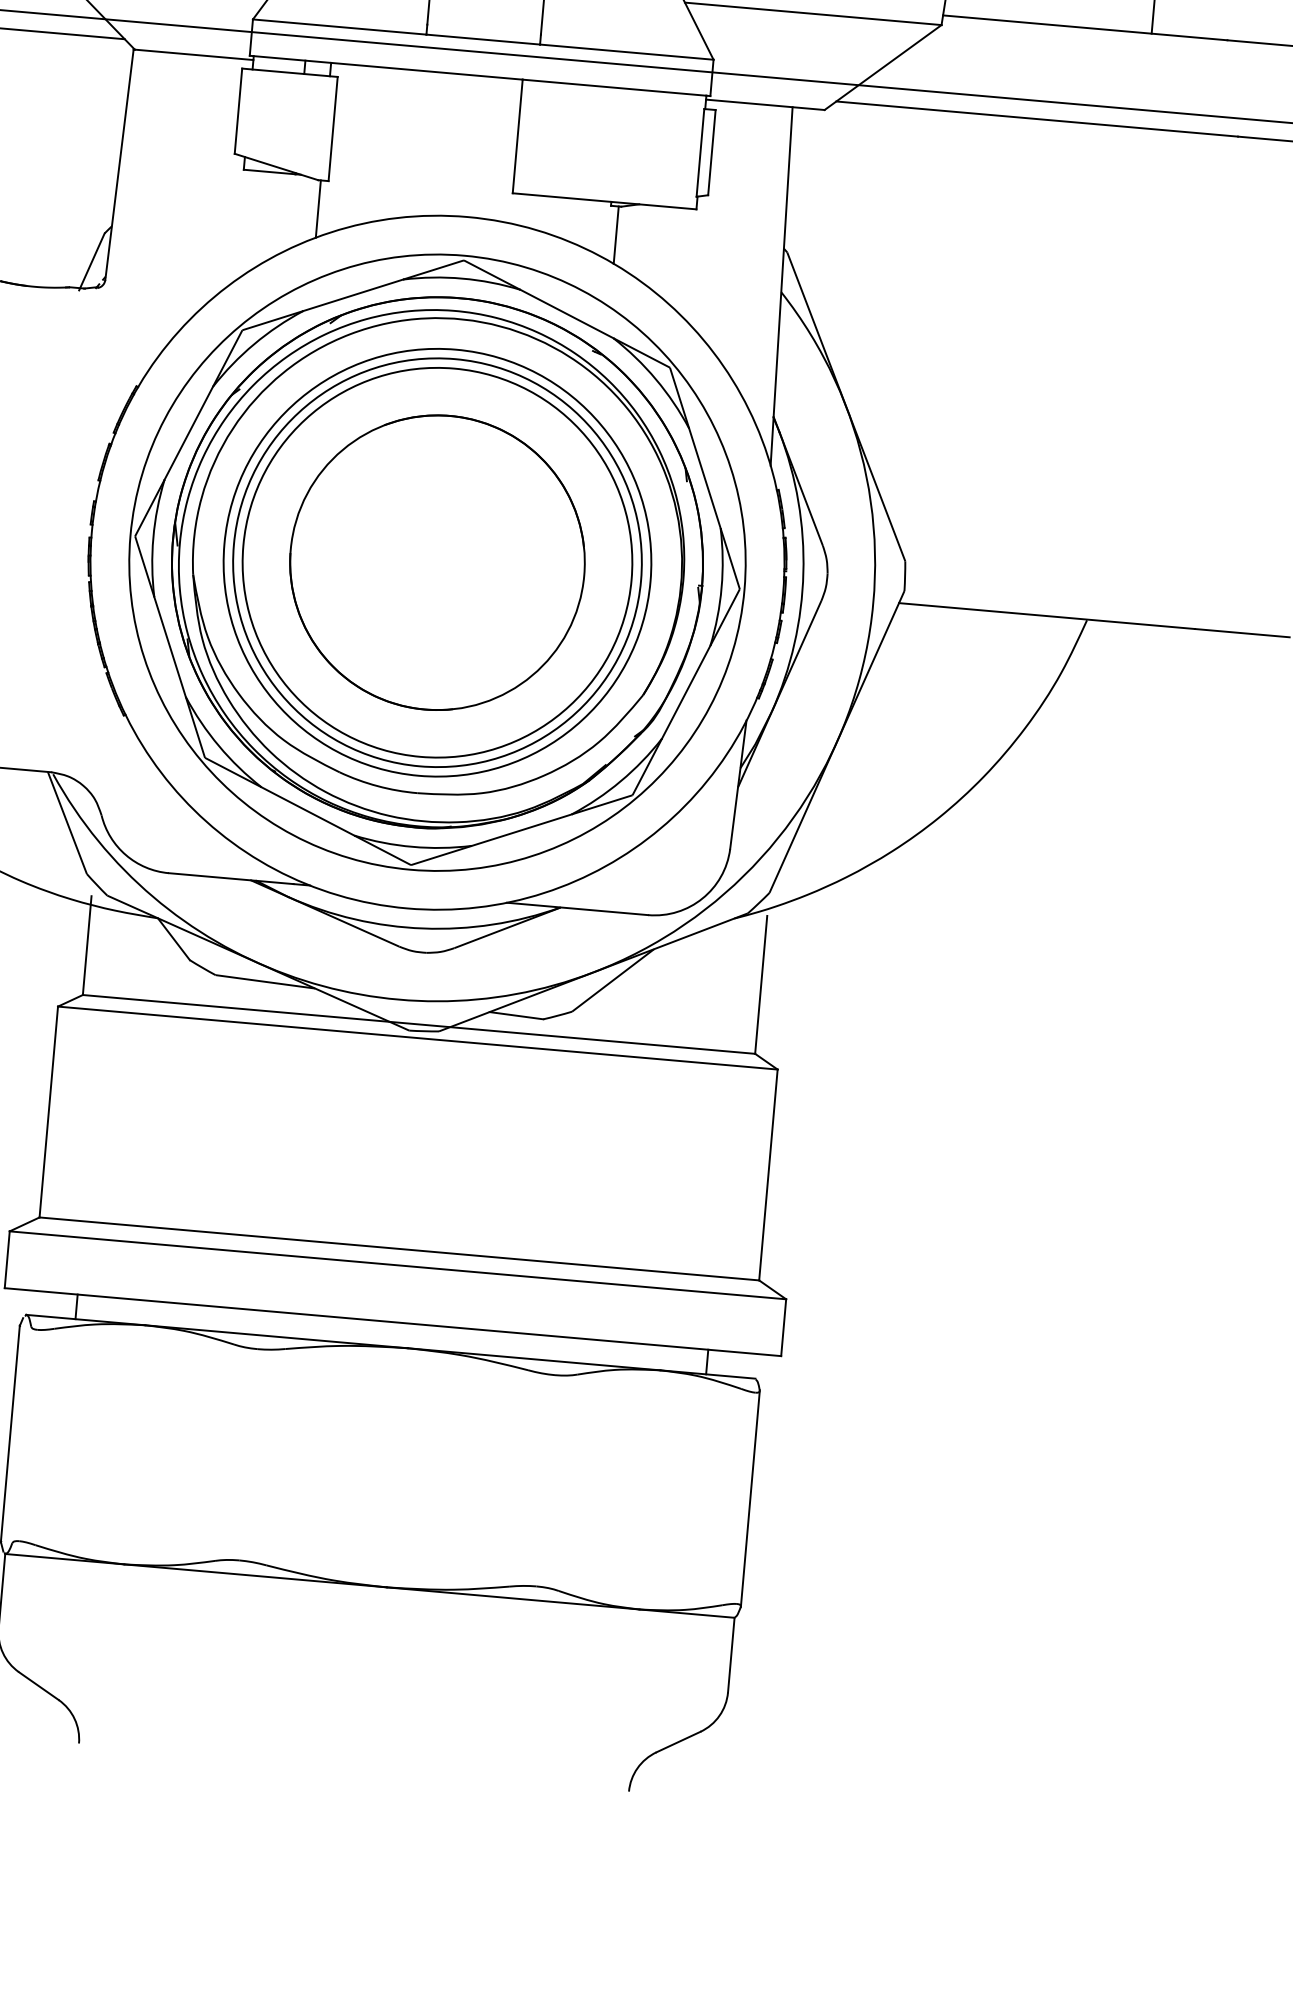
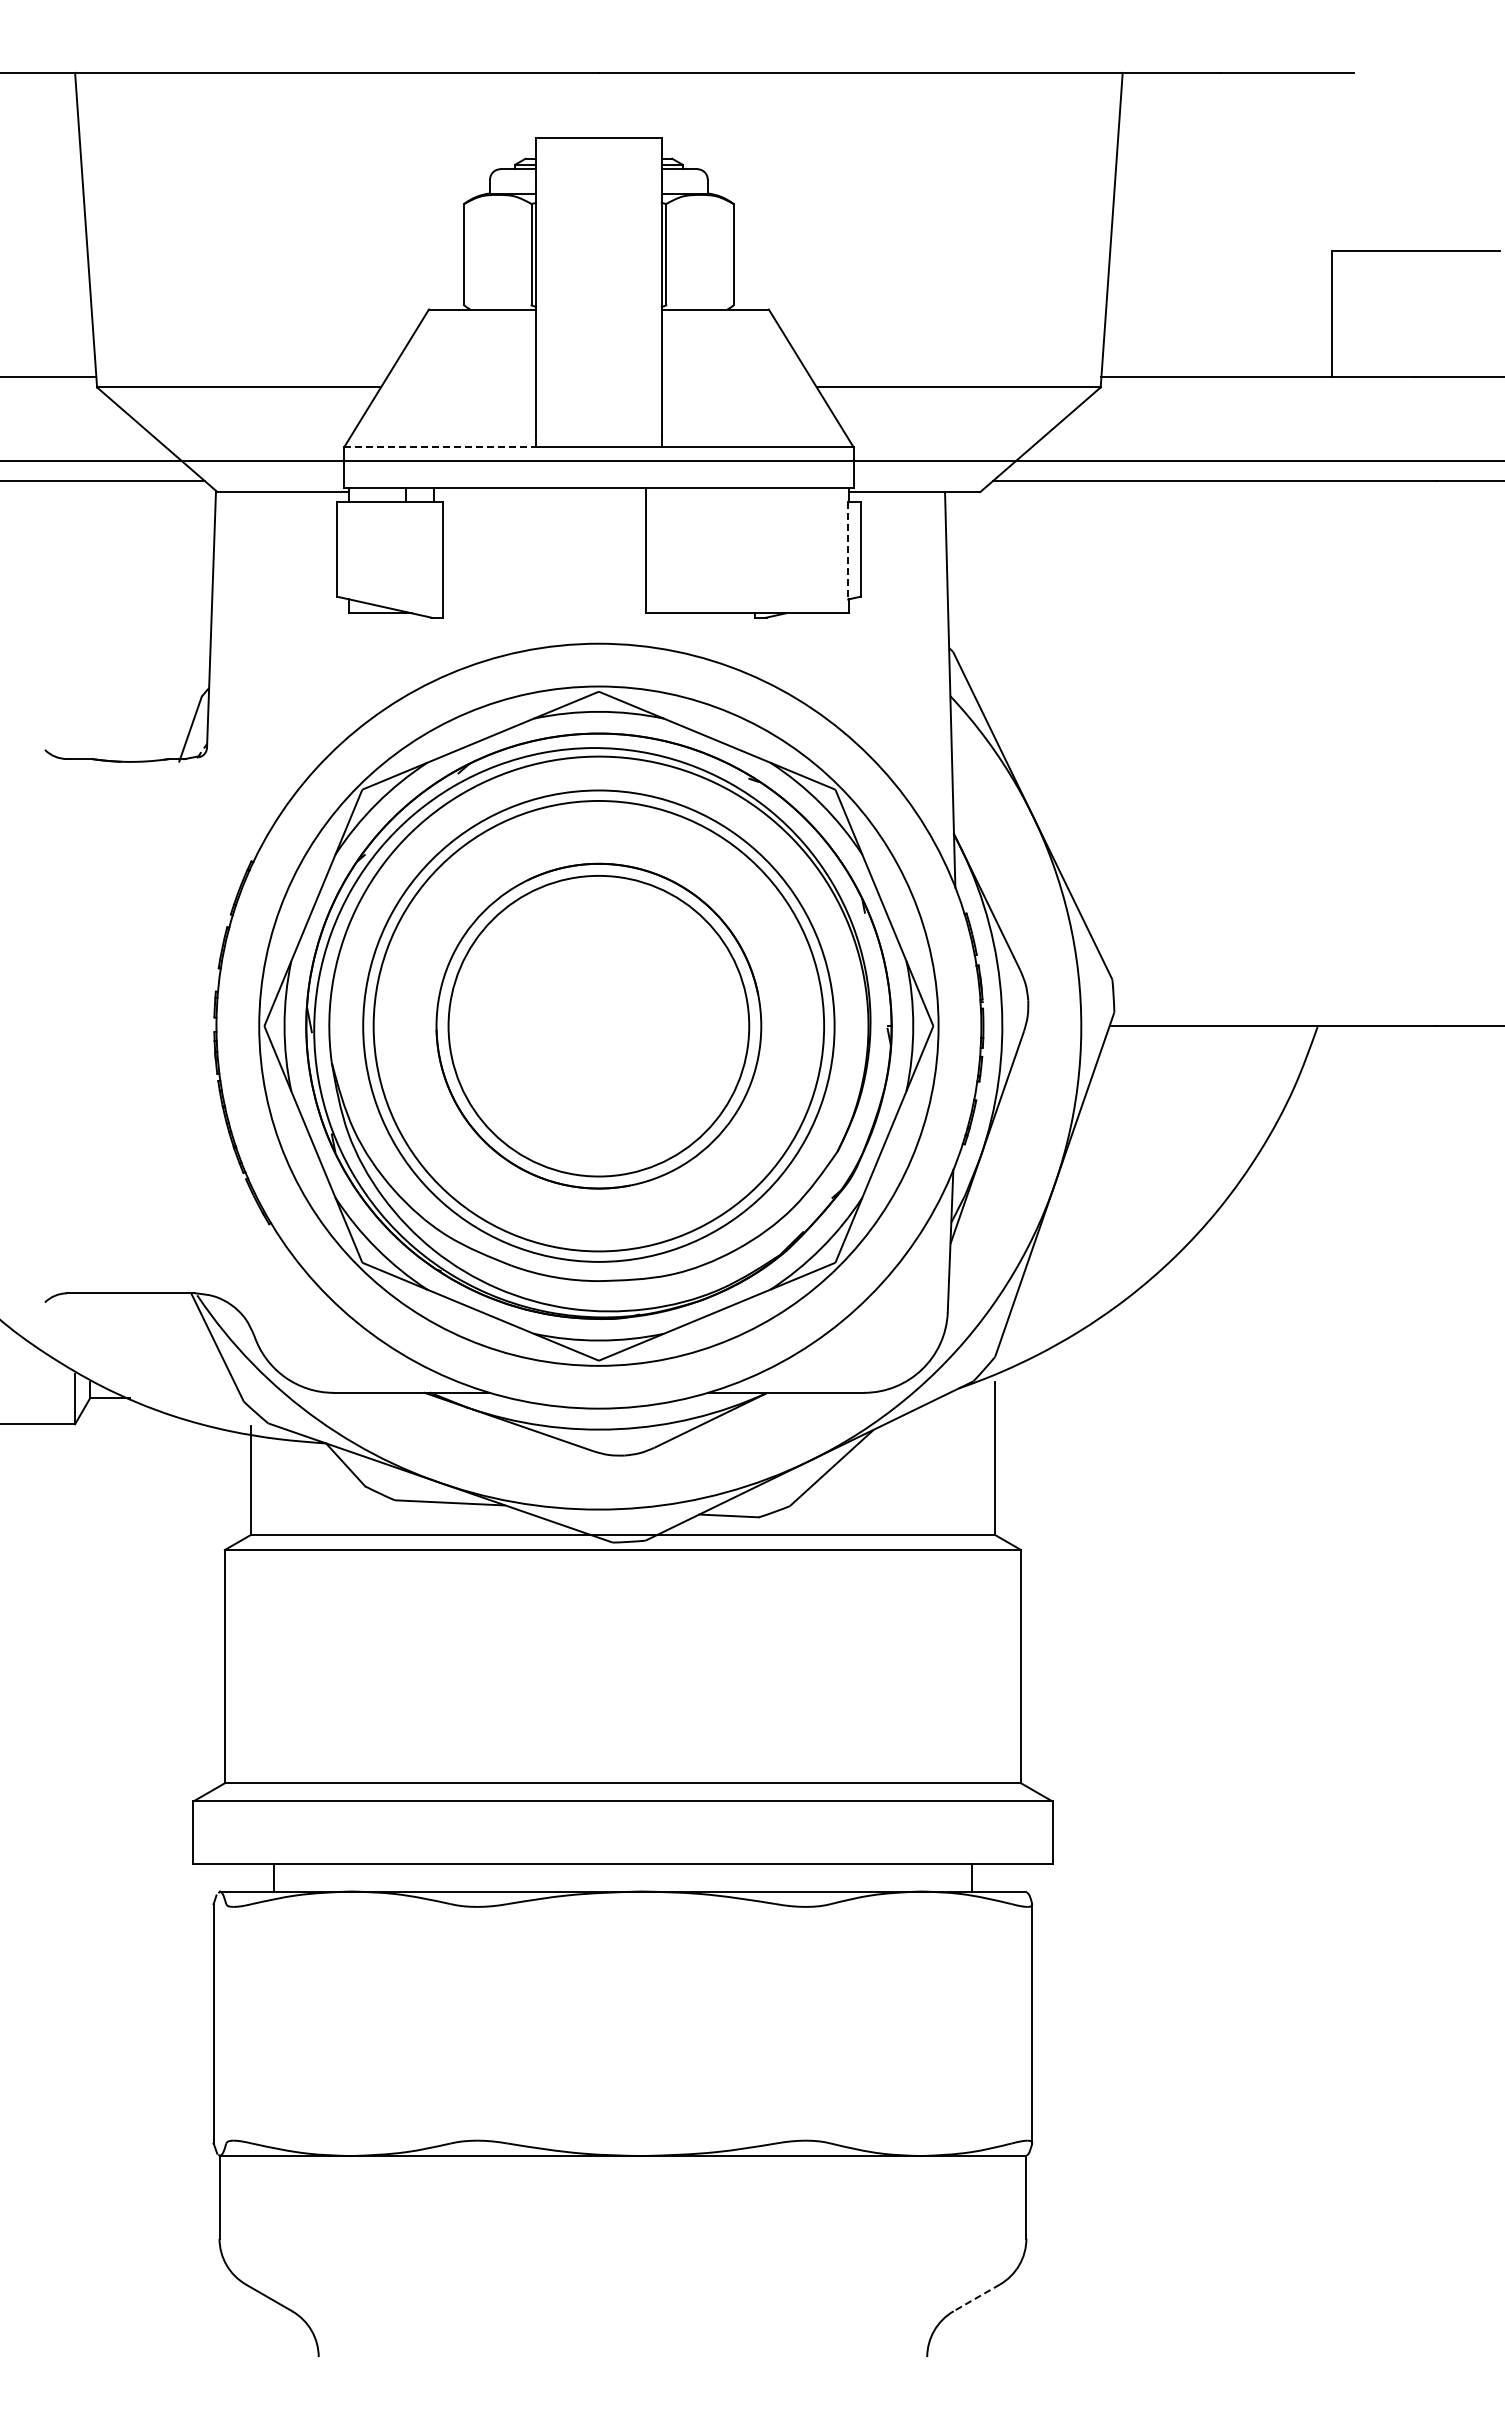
line: (340, 27) -> (440, 447), solid -> dashed
line: (700, 152) -> (848, 550), solid -> dashed
line: (318, 209) -> (434, 649), removed
line: (616, 235) -> (763, 649), removed
circle: (437, 562) -> (598, 1025), size x0.7
line: (678, 1741) -> (976, 2297), solid -> dashed

